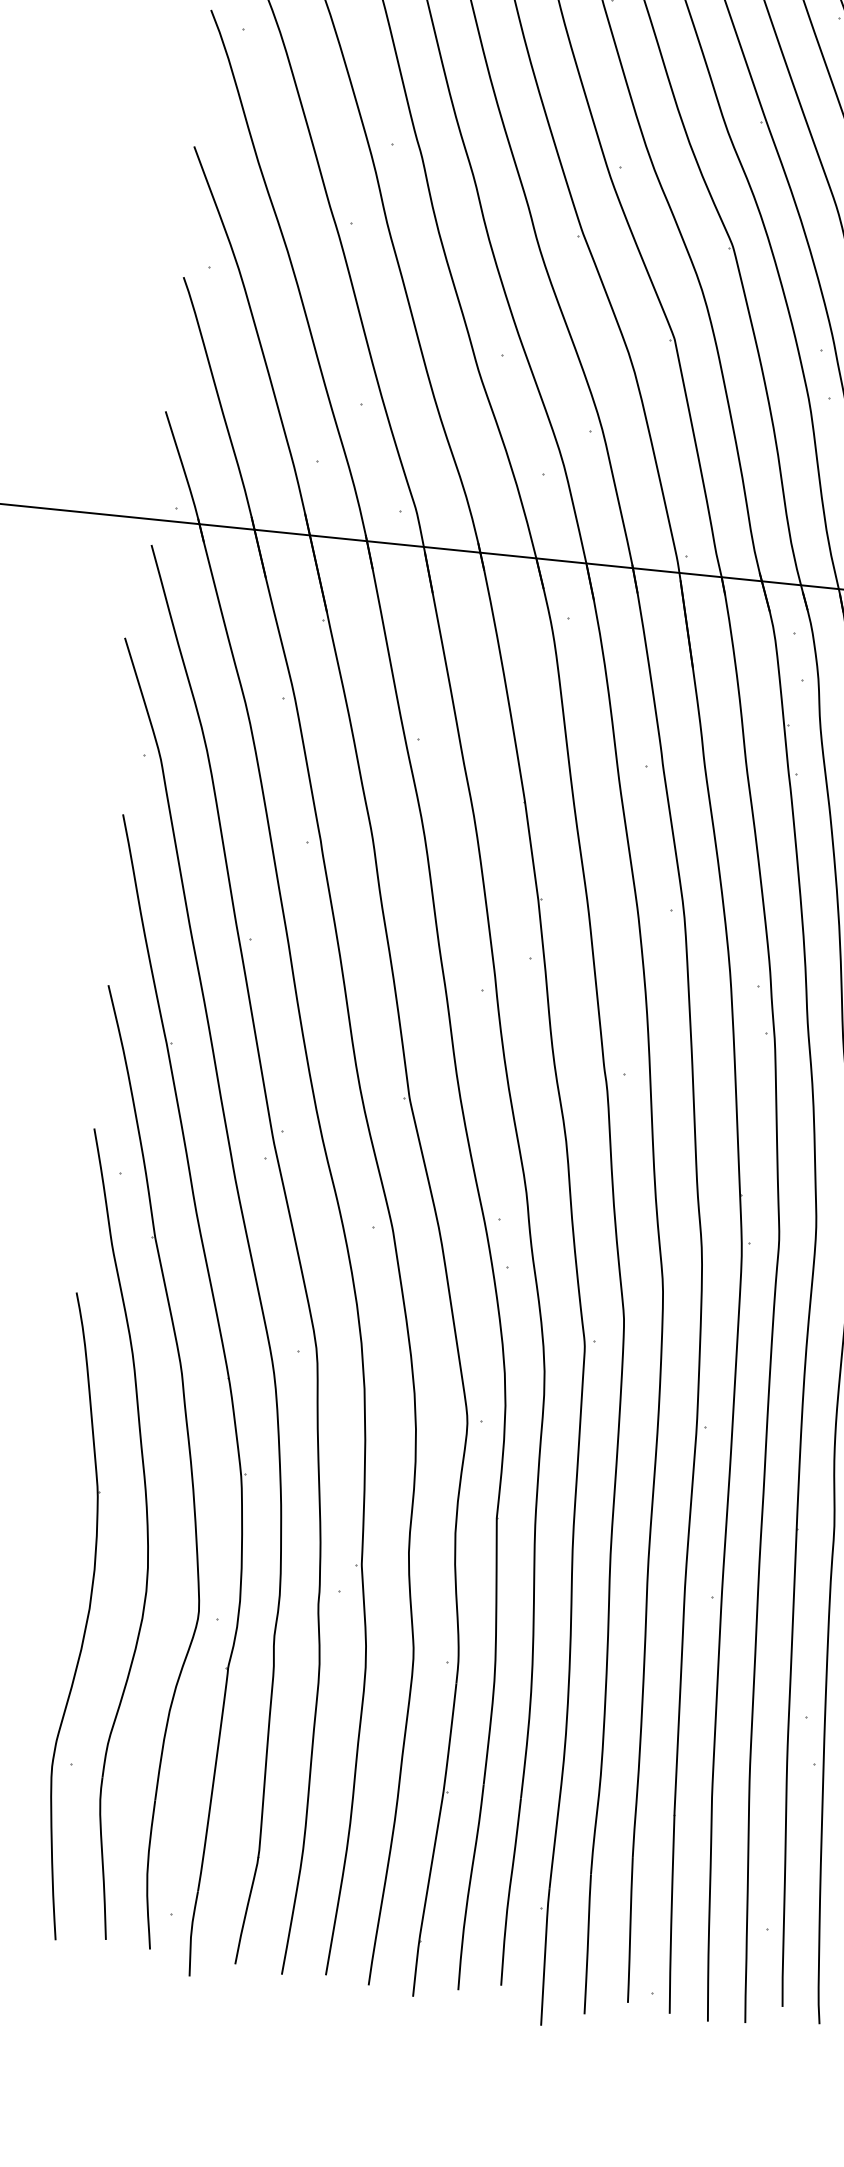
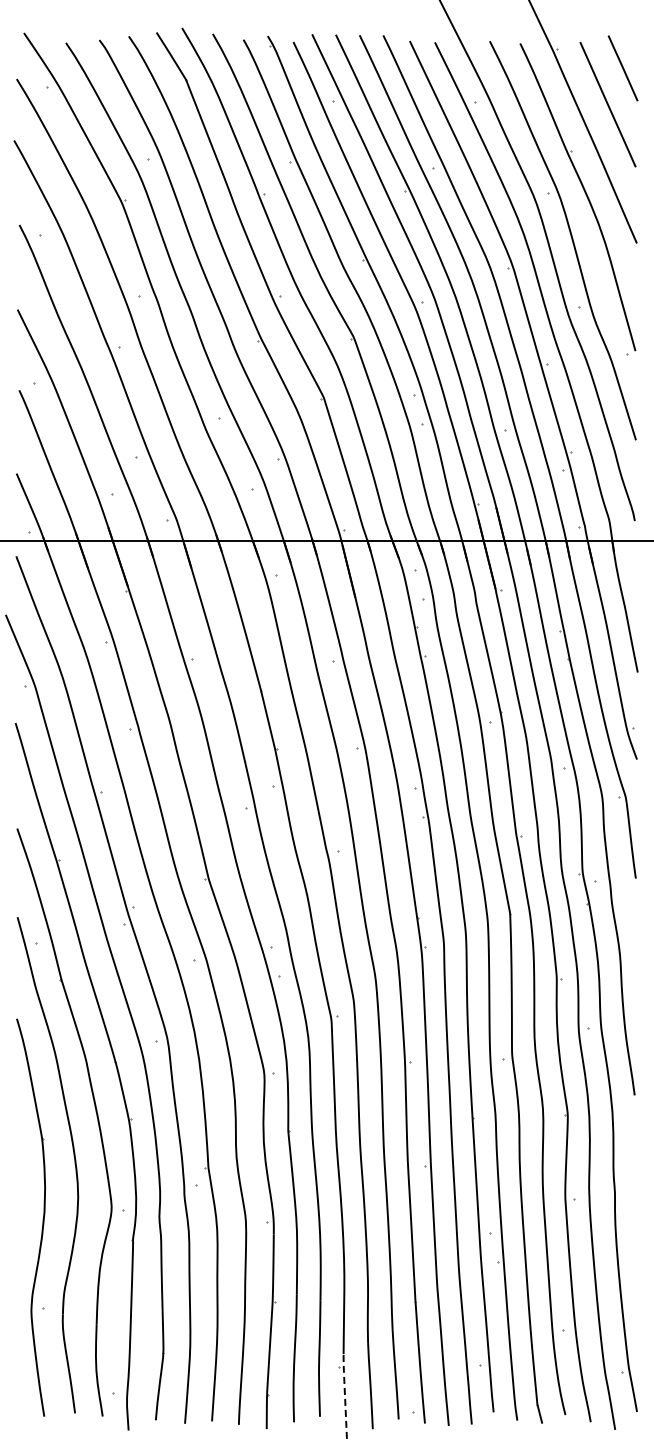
line: (544, 1955) -> (344, 1395), solid -> dashed

